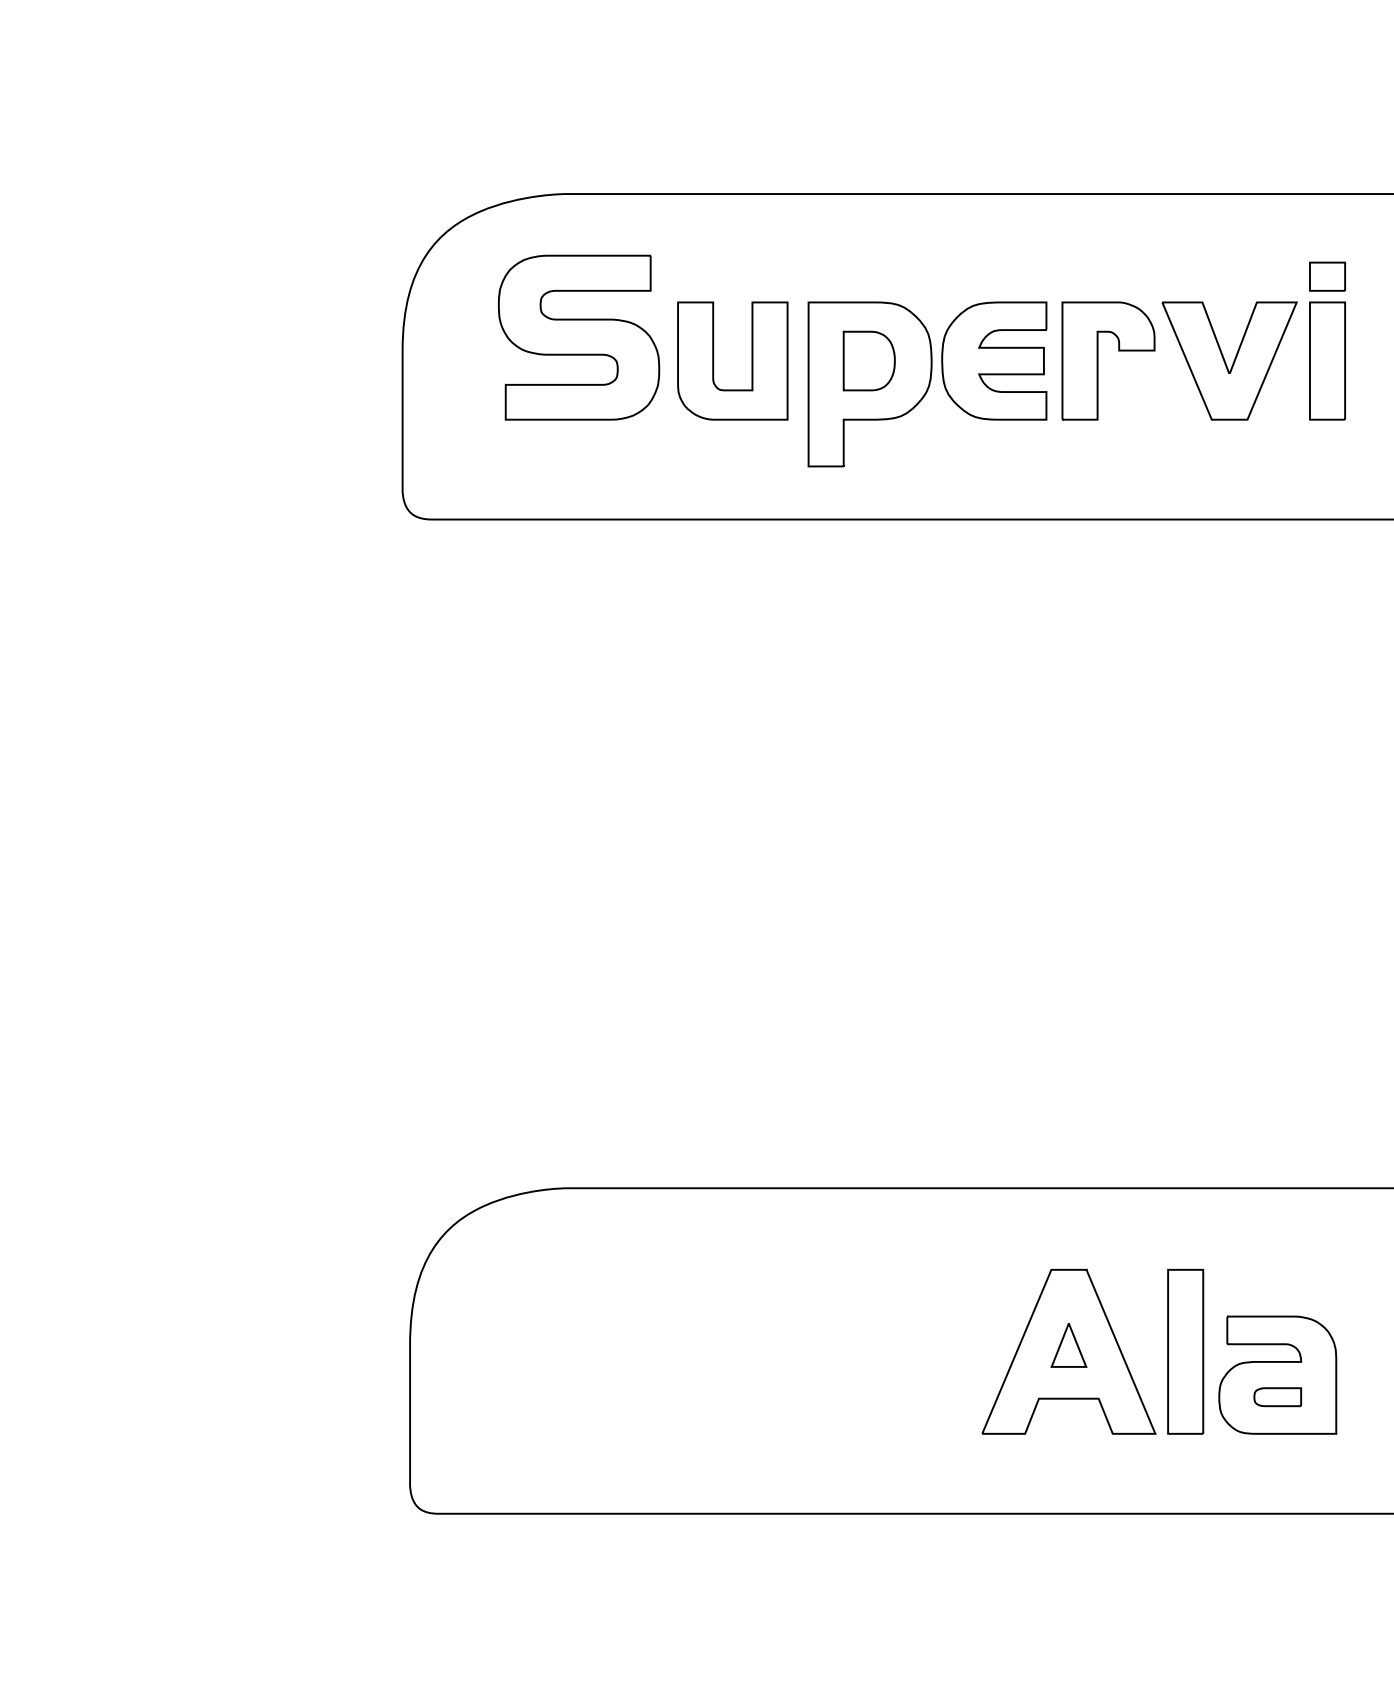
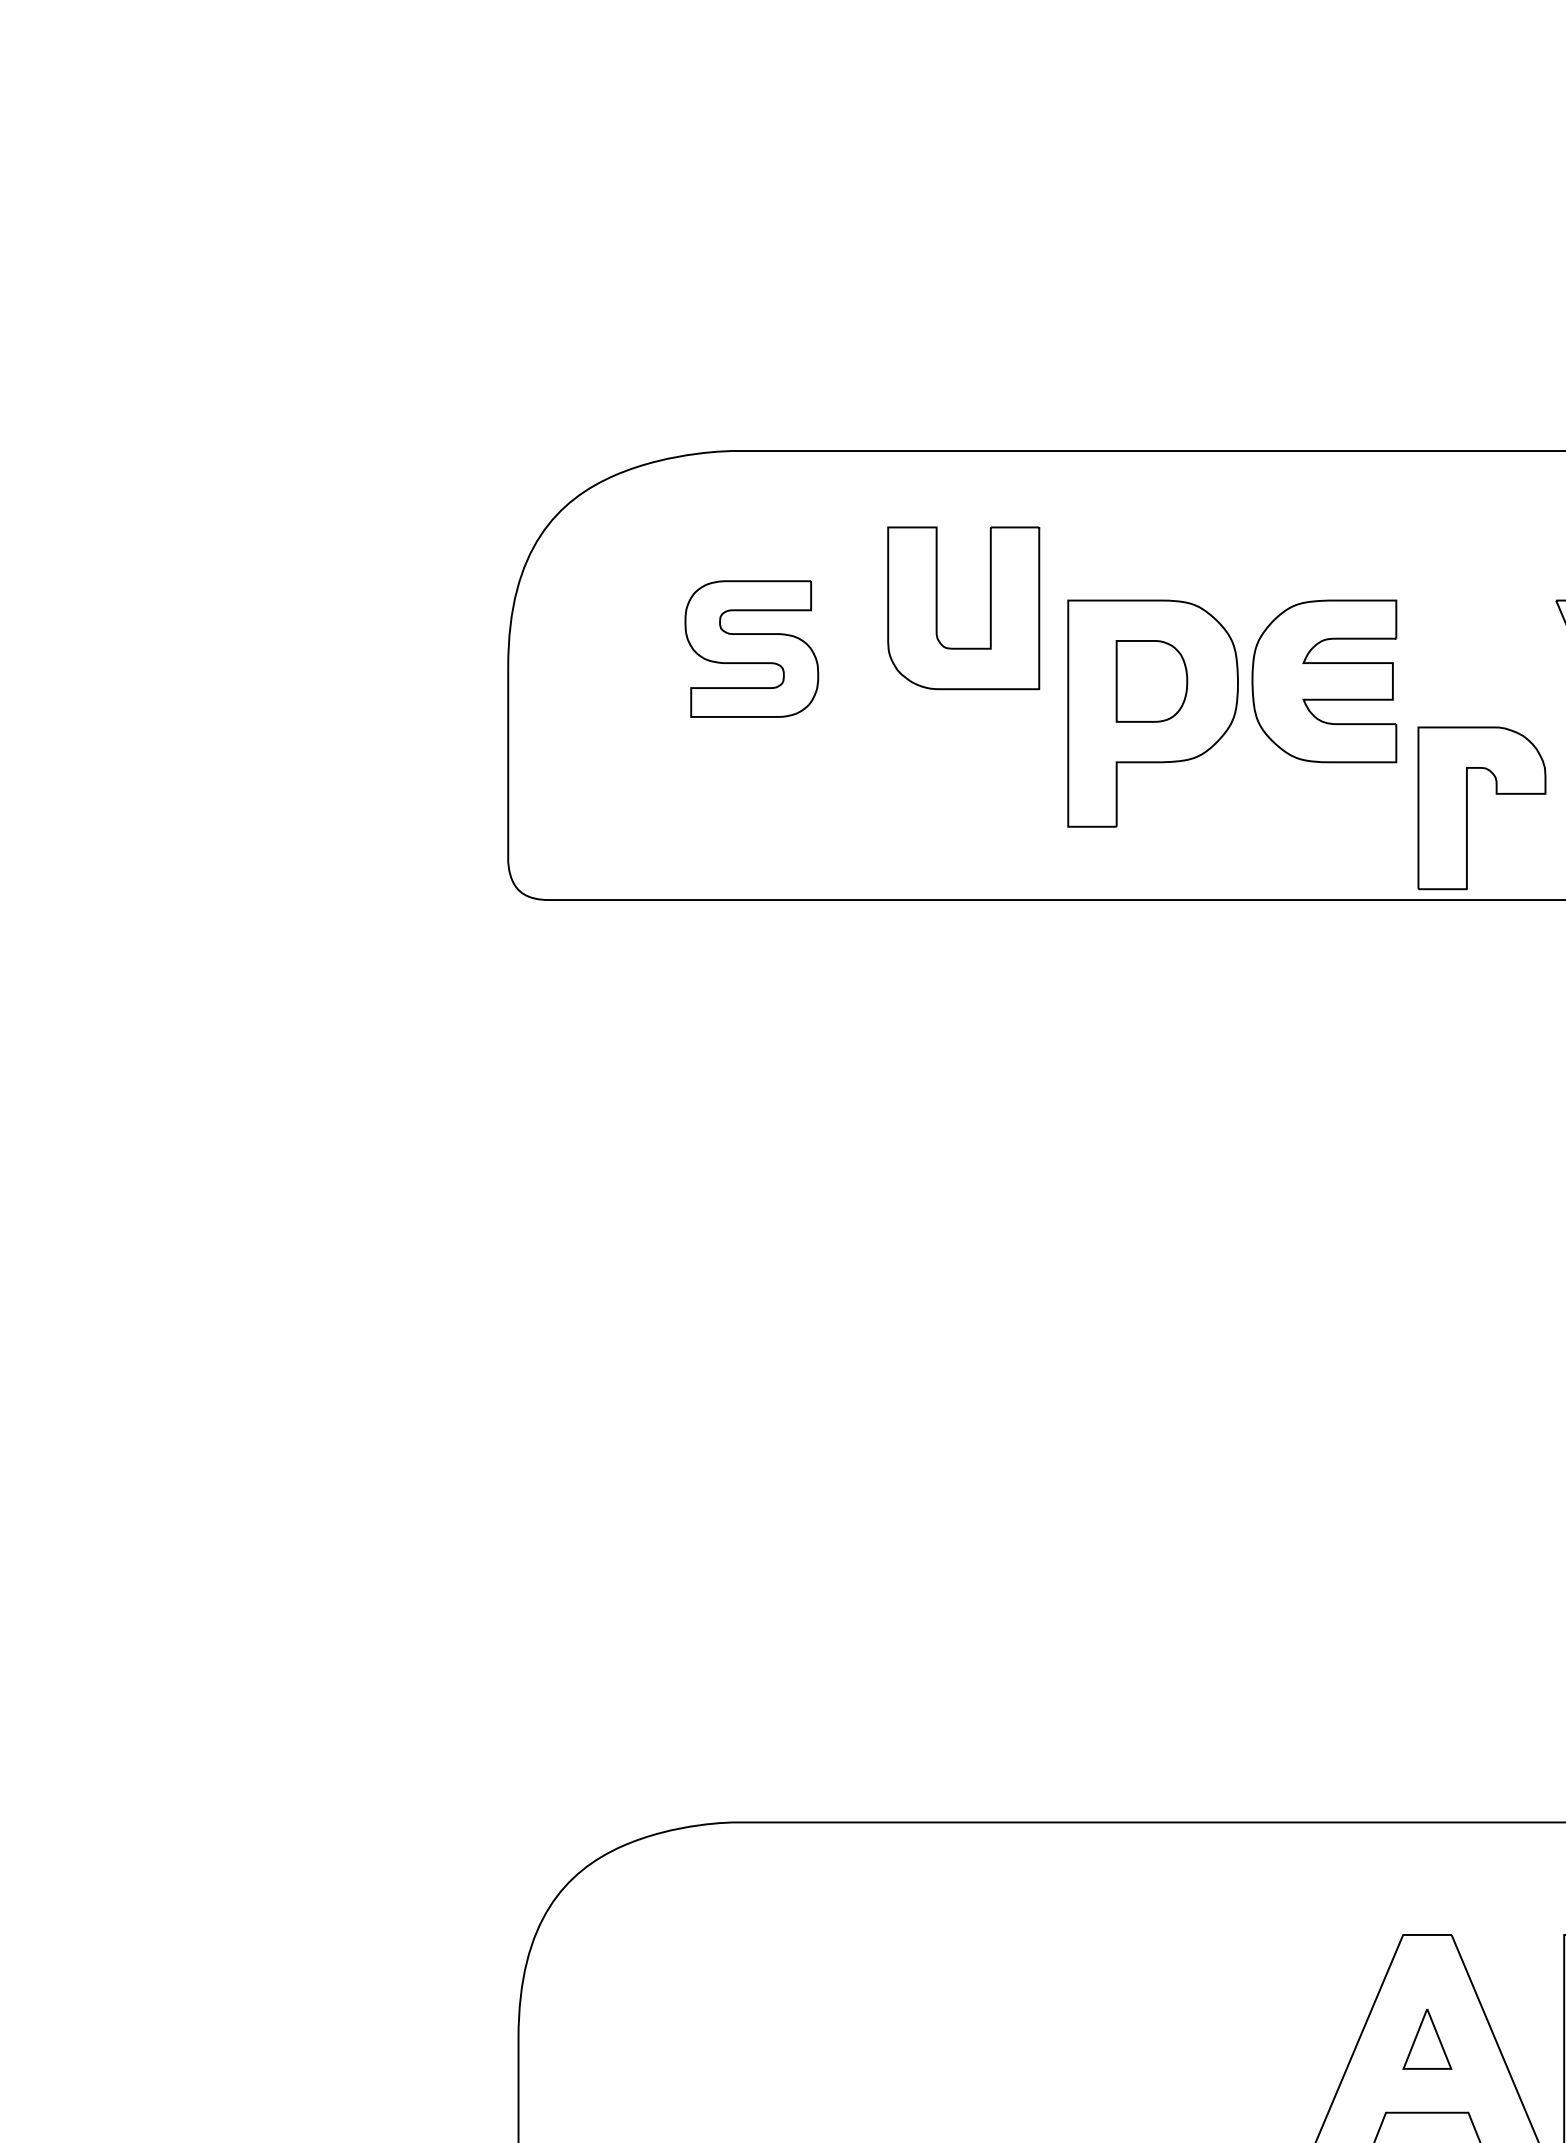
part: (579, 337) -> (752, 648), size x0.6
part: (714, 360) -> (938, 607), moved
part: (1098, 360) -> (1468, 807), moved

